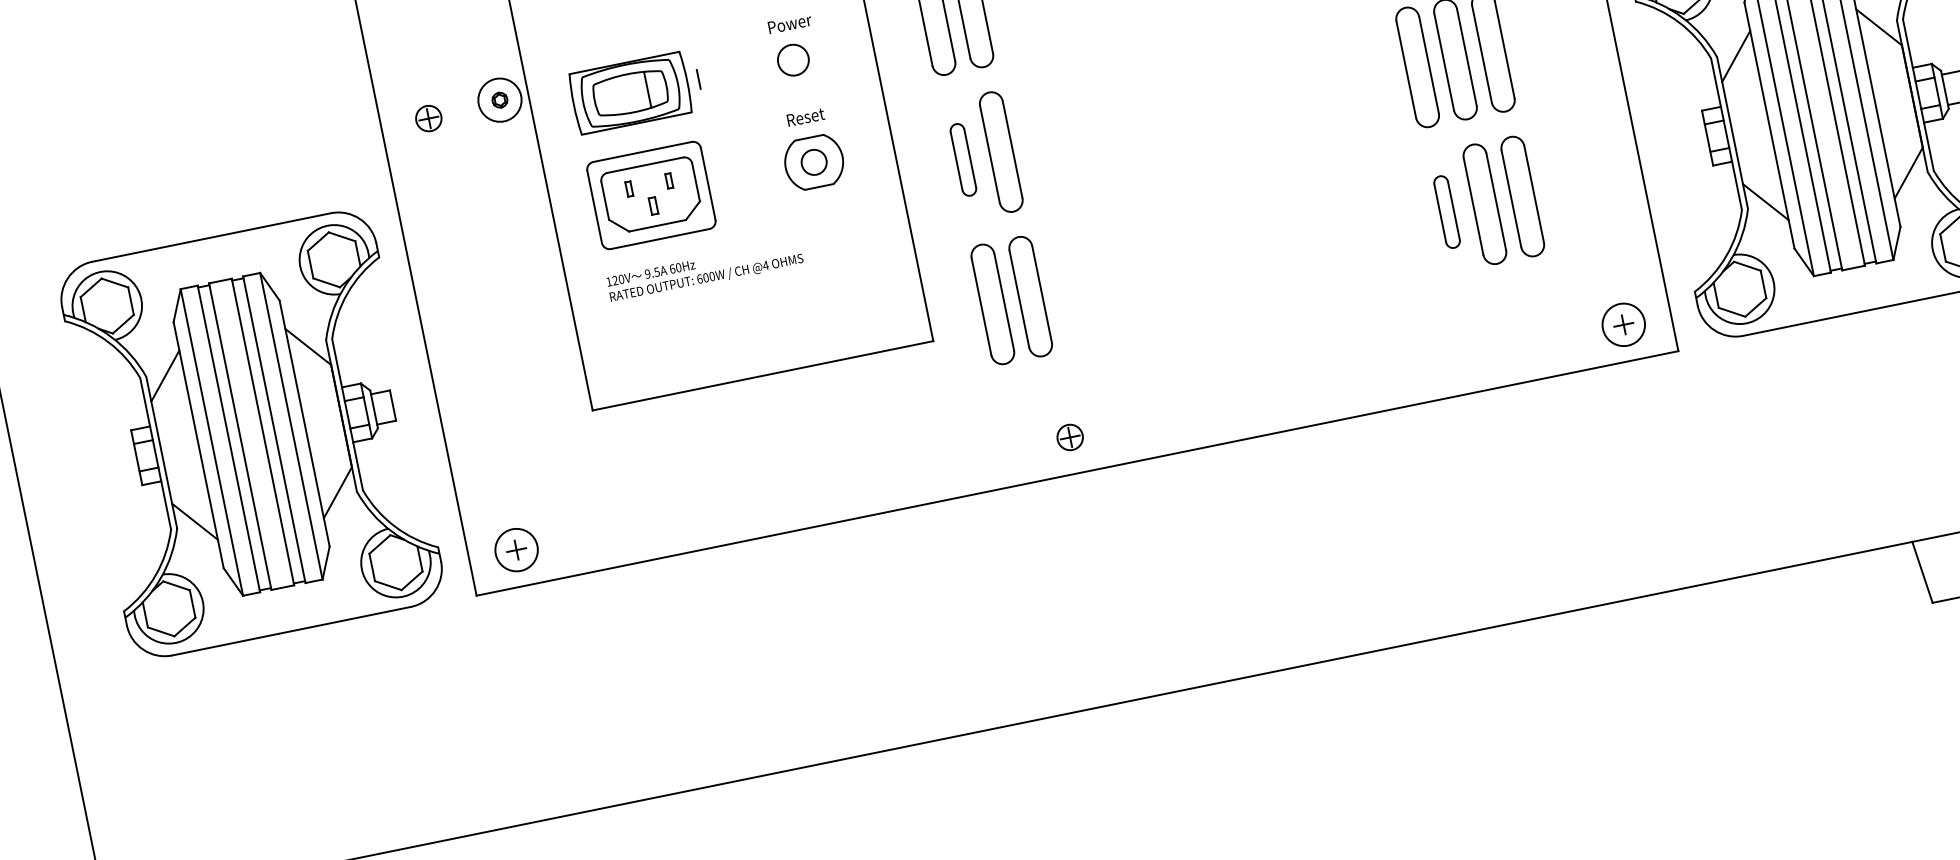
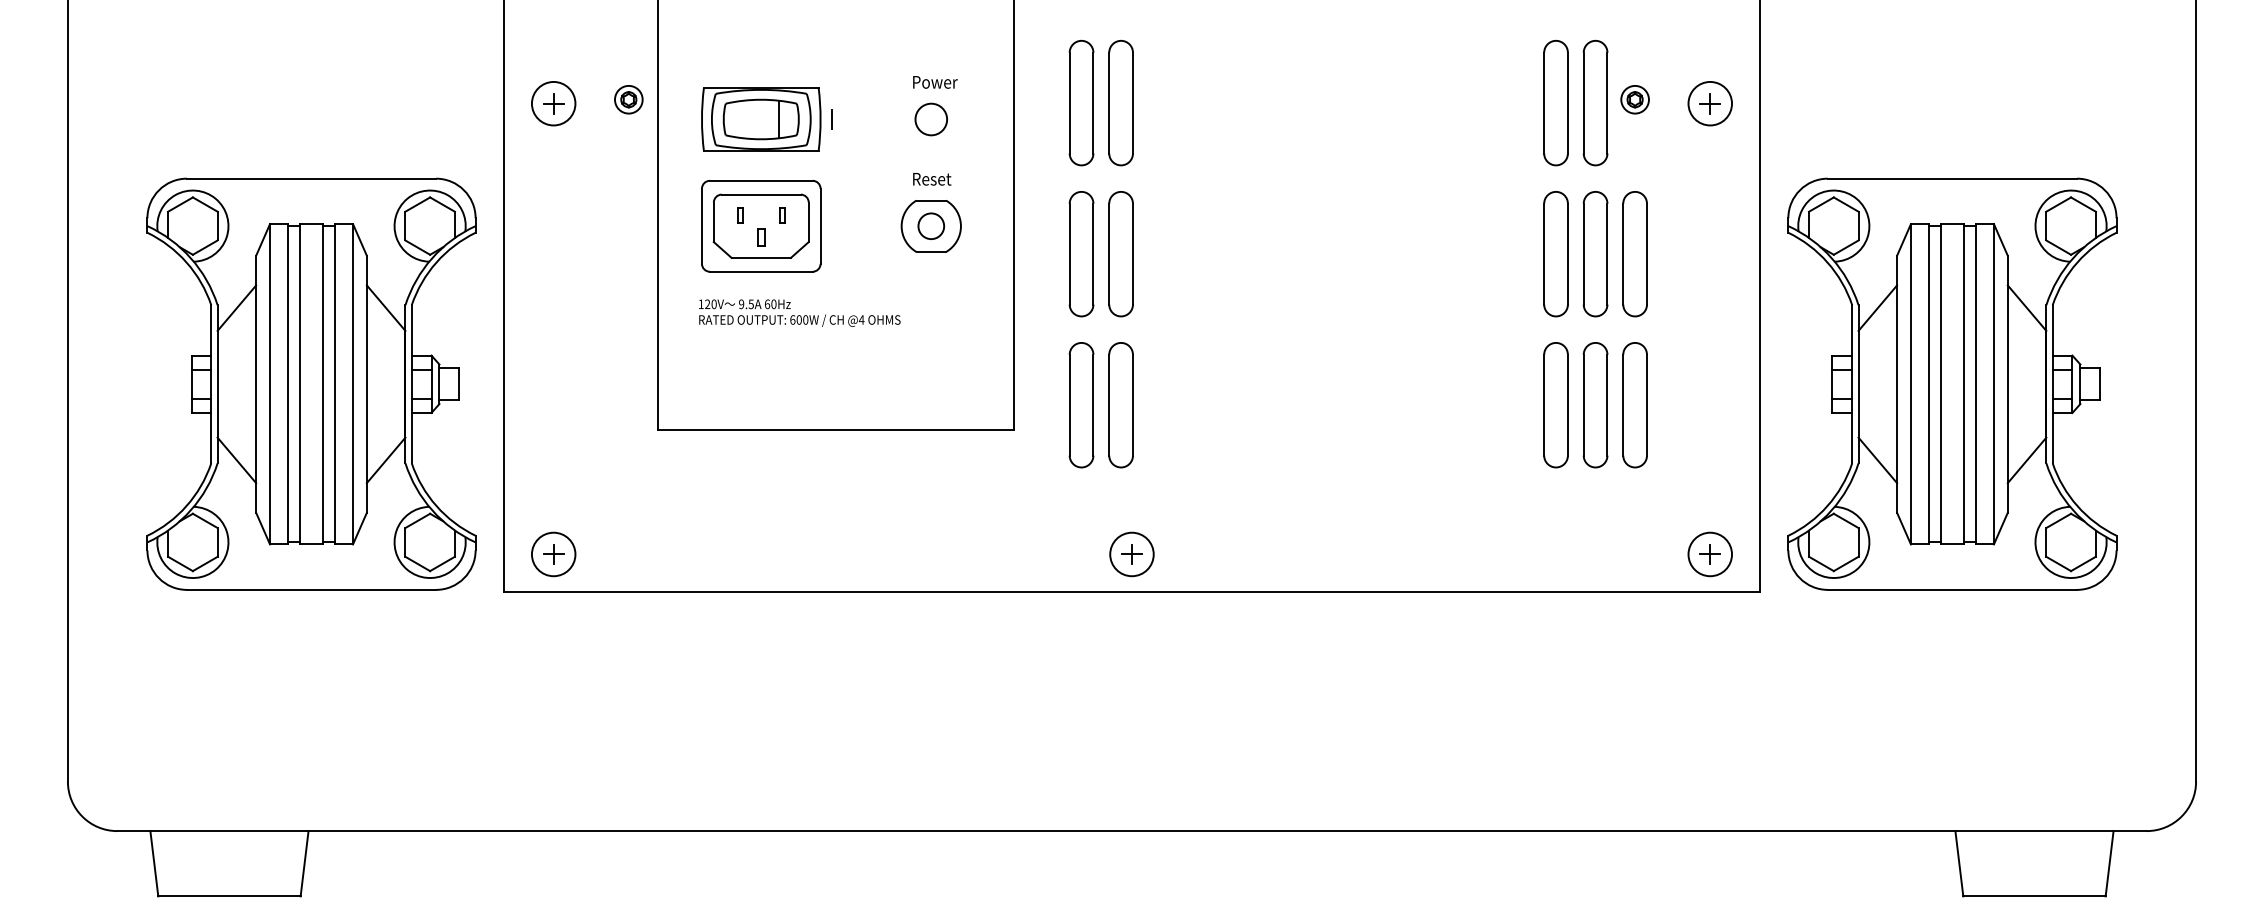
circle: (499, 100) -> (628, 99), size x0.62
circle: (428, 118) -> (553, 103), size x1.67
part: (963, 160) -> (1081, 254), size x1.67
part: (1446, 212) -> (1555, 405), size x1.67
circle: (1069, 437) -> (1131, 554), size x1.67

